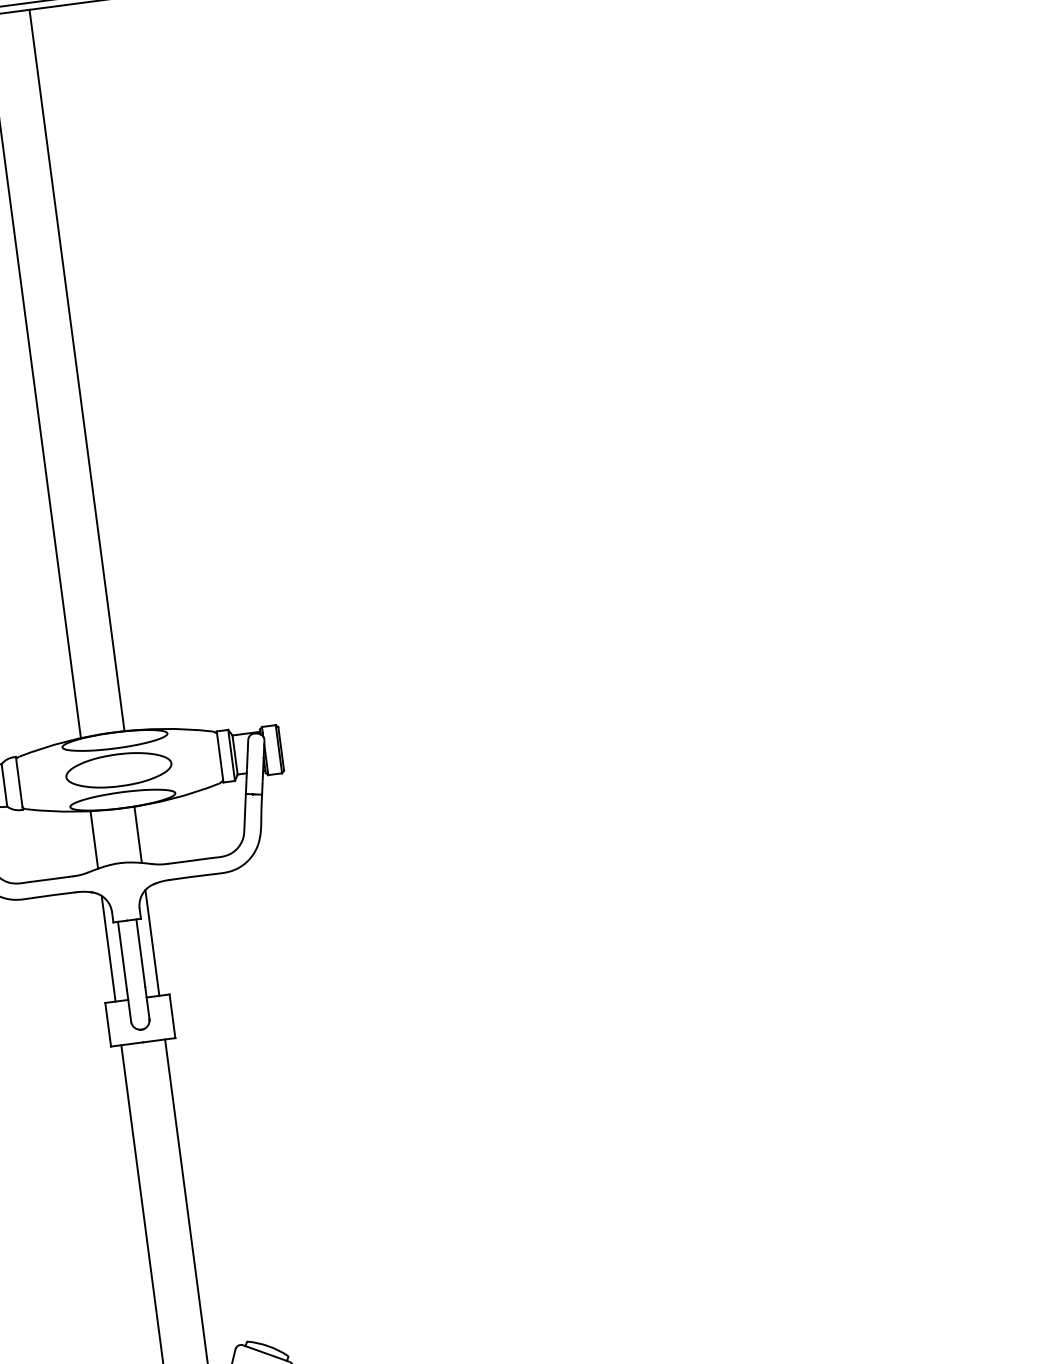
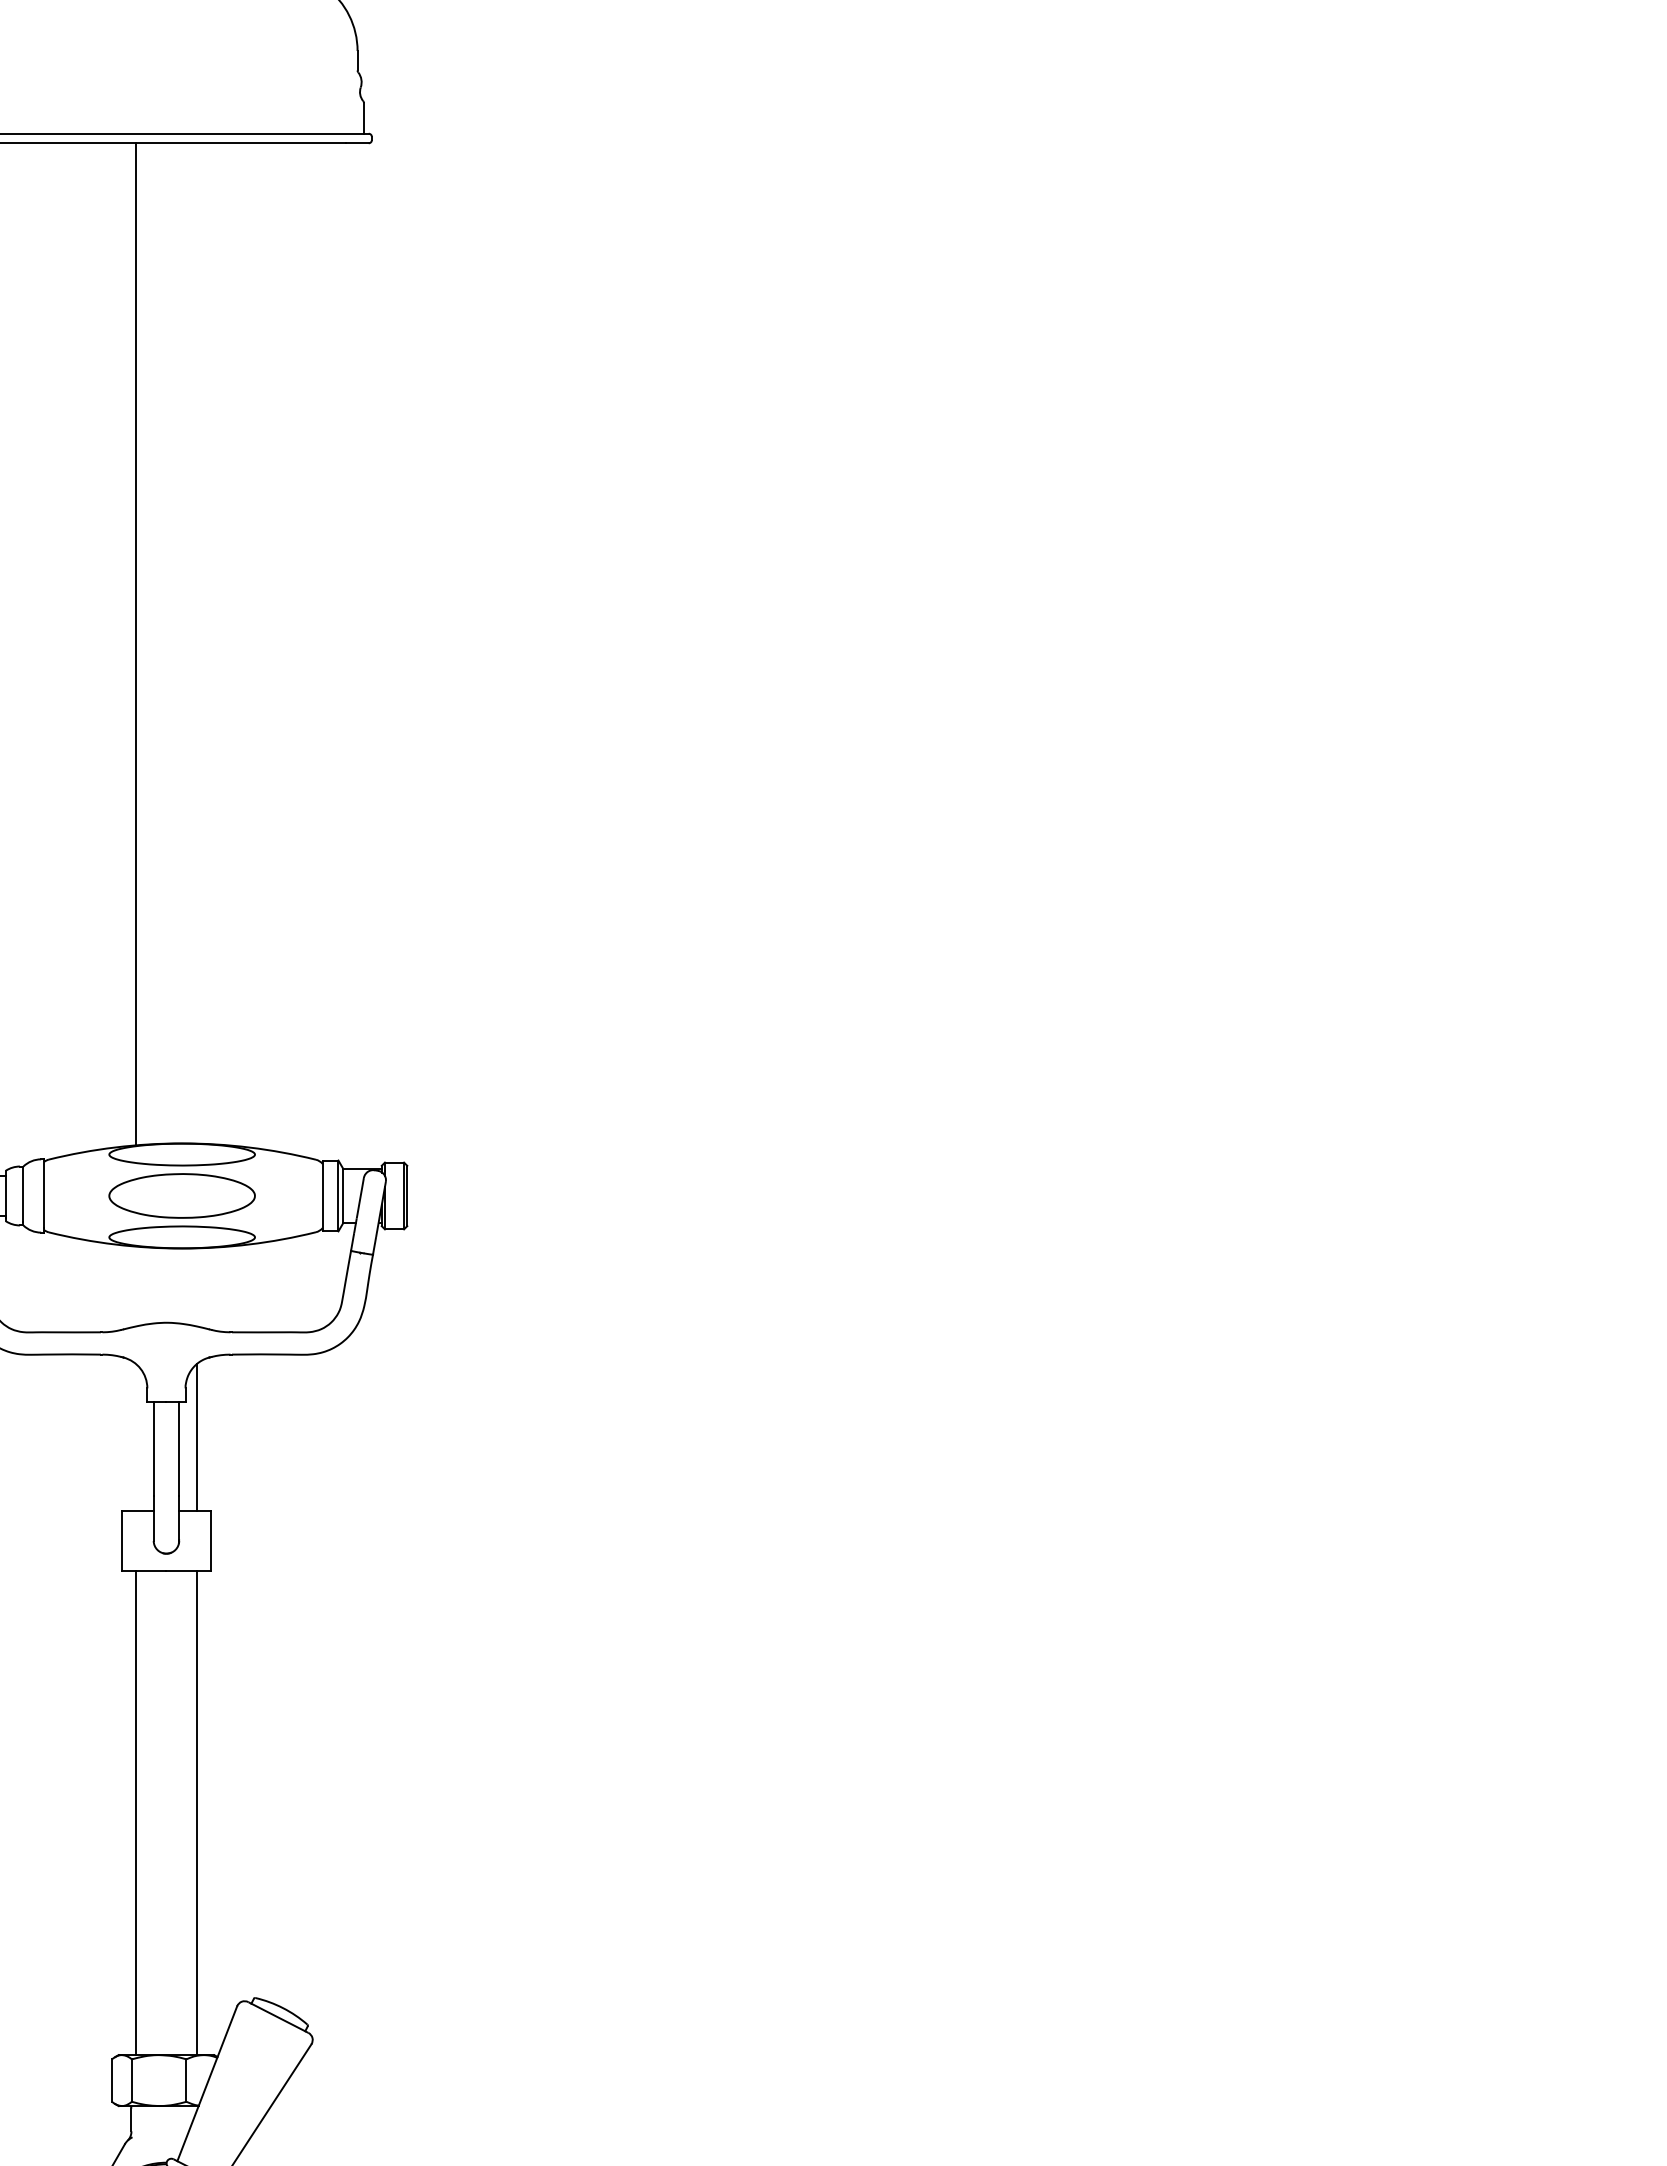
line: (76, 370) -> (196, 643), removed
line: (137, 834) -> (196, 1287), removed
line: (94, 839) -> (136, 1286), removed
line: (108, 948) -> (136, 1437), removed

